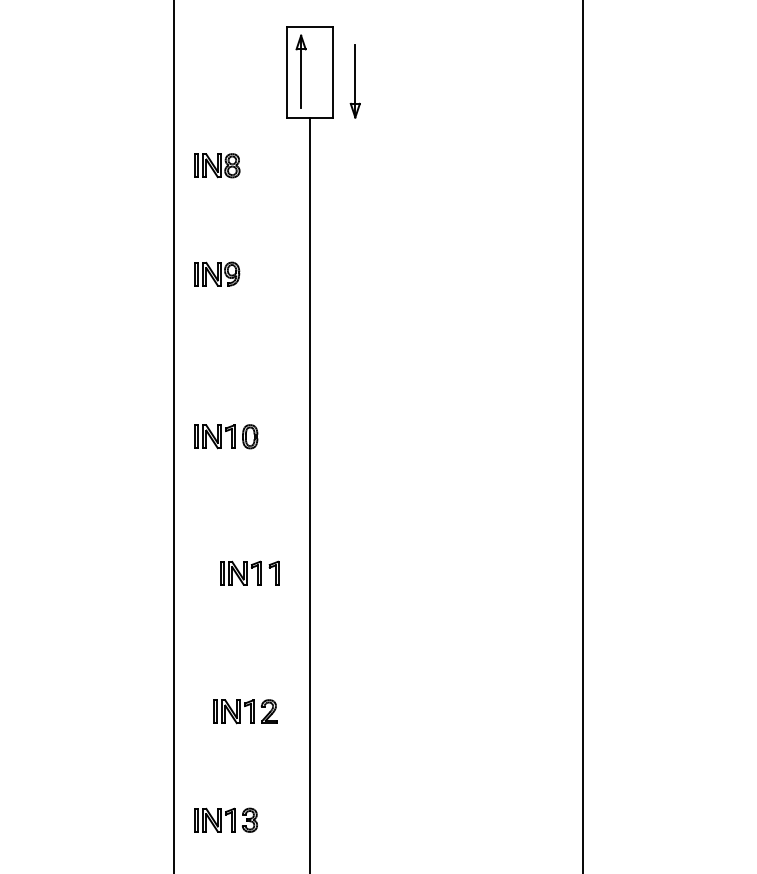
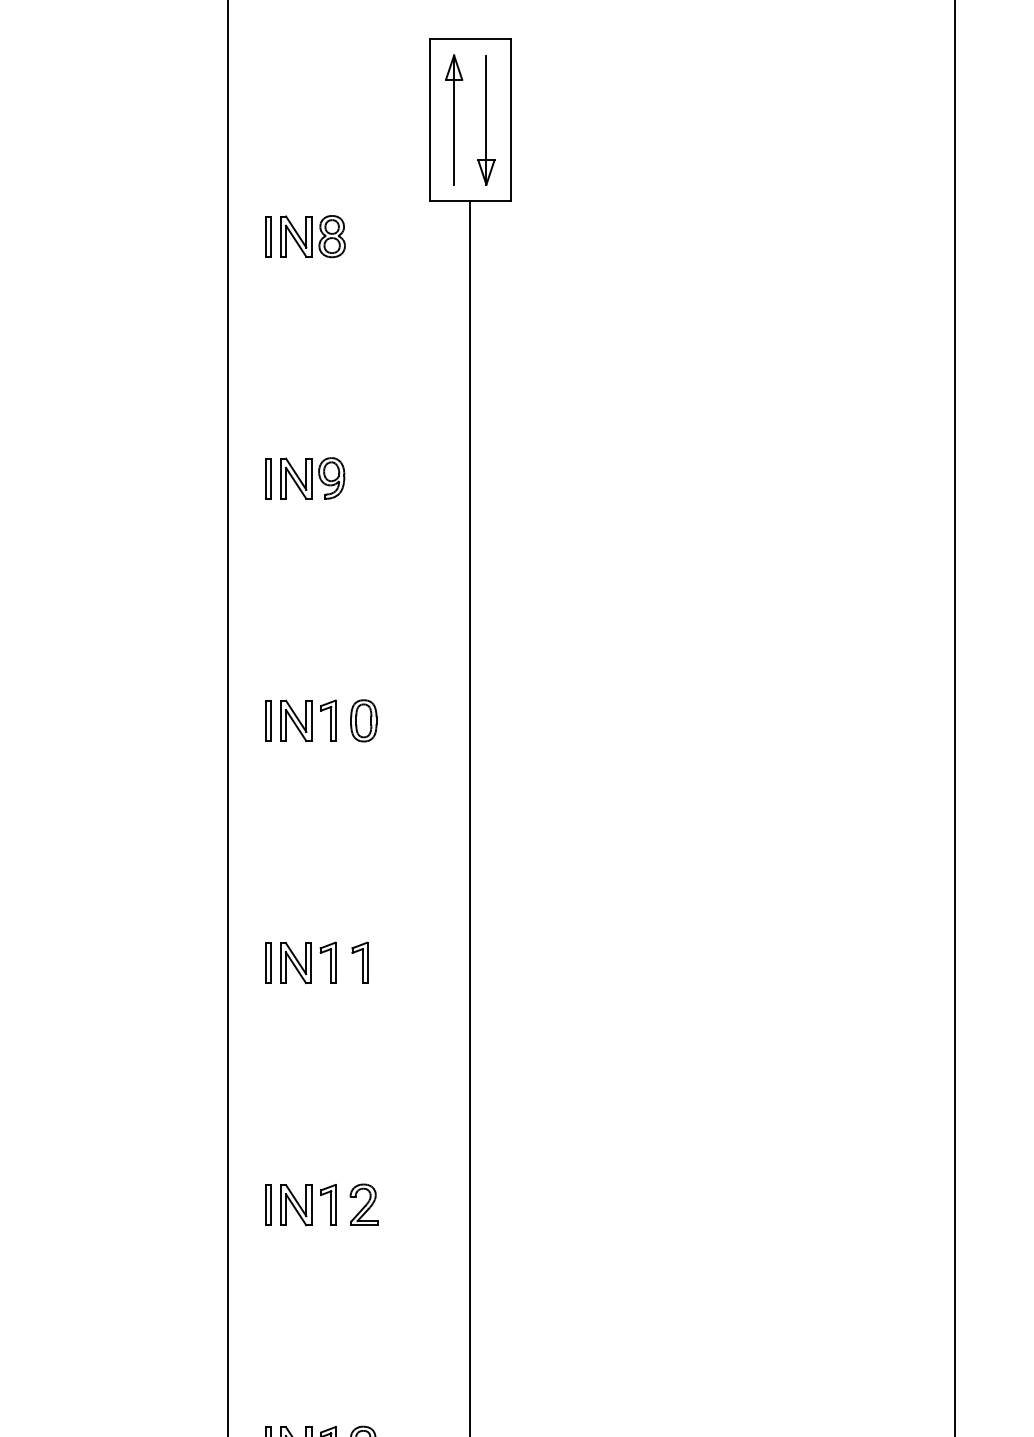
part: (354, 81) -> (484, 120), moved
part: (217, 165) -> (305, 236), moved
part: (226, 436) -> (321, 720), moved
part: (249, 572) -> (316, 961), moved
part: (245, 711) -> (321, 1204), moved

